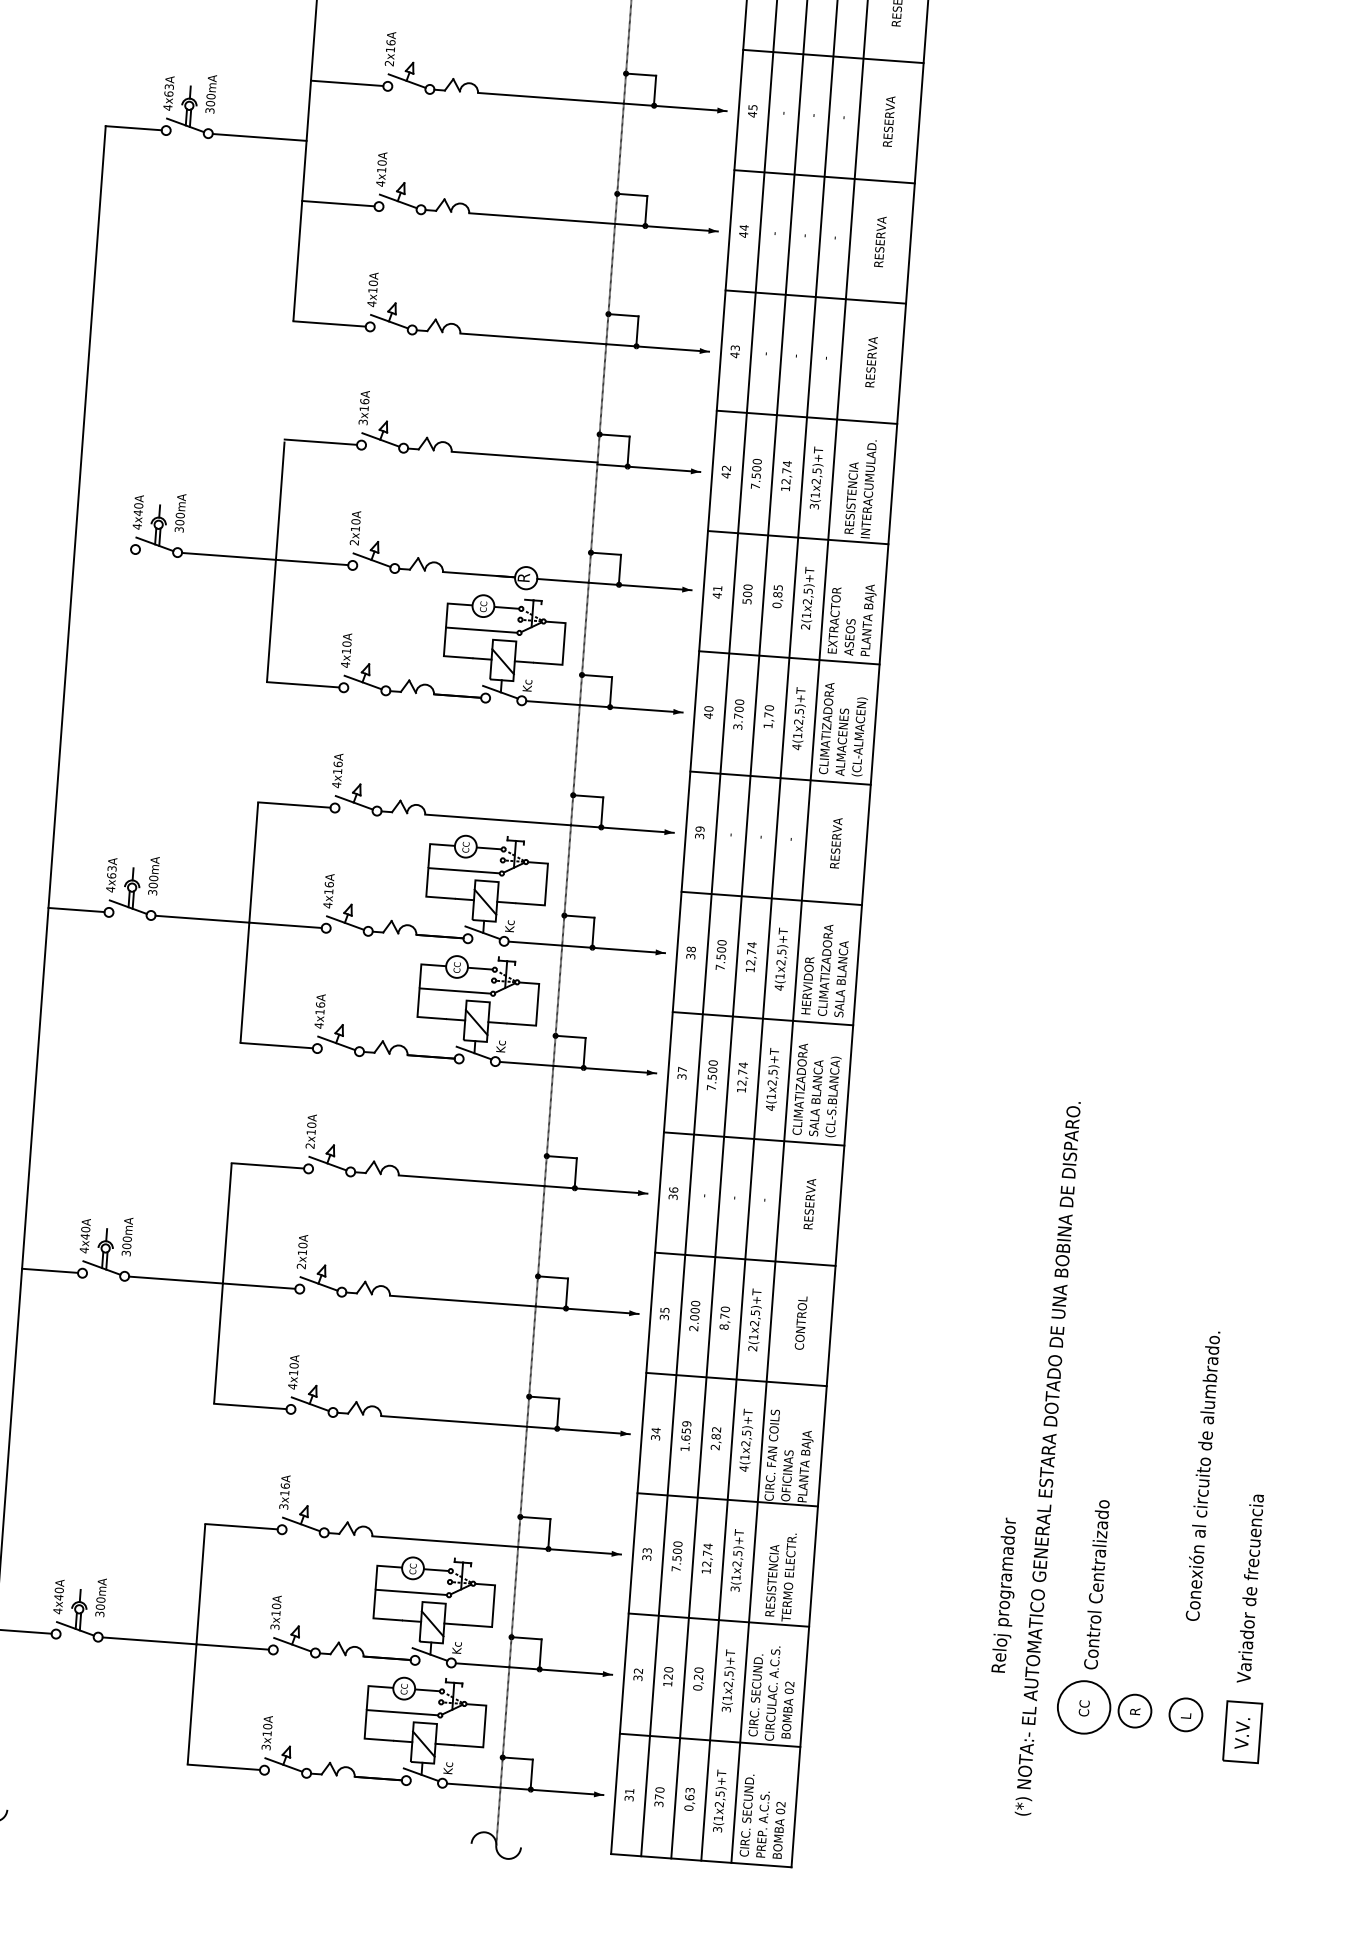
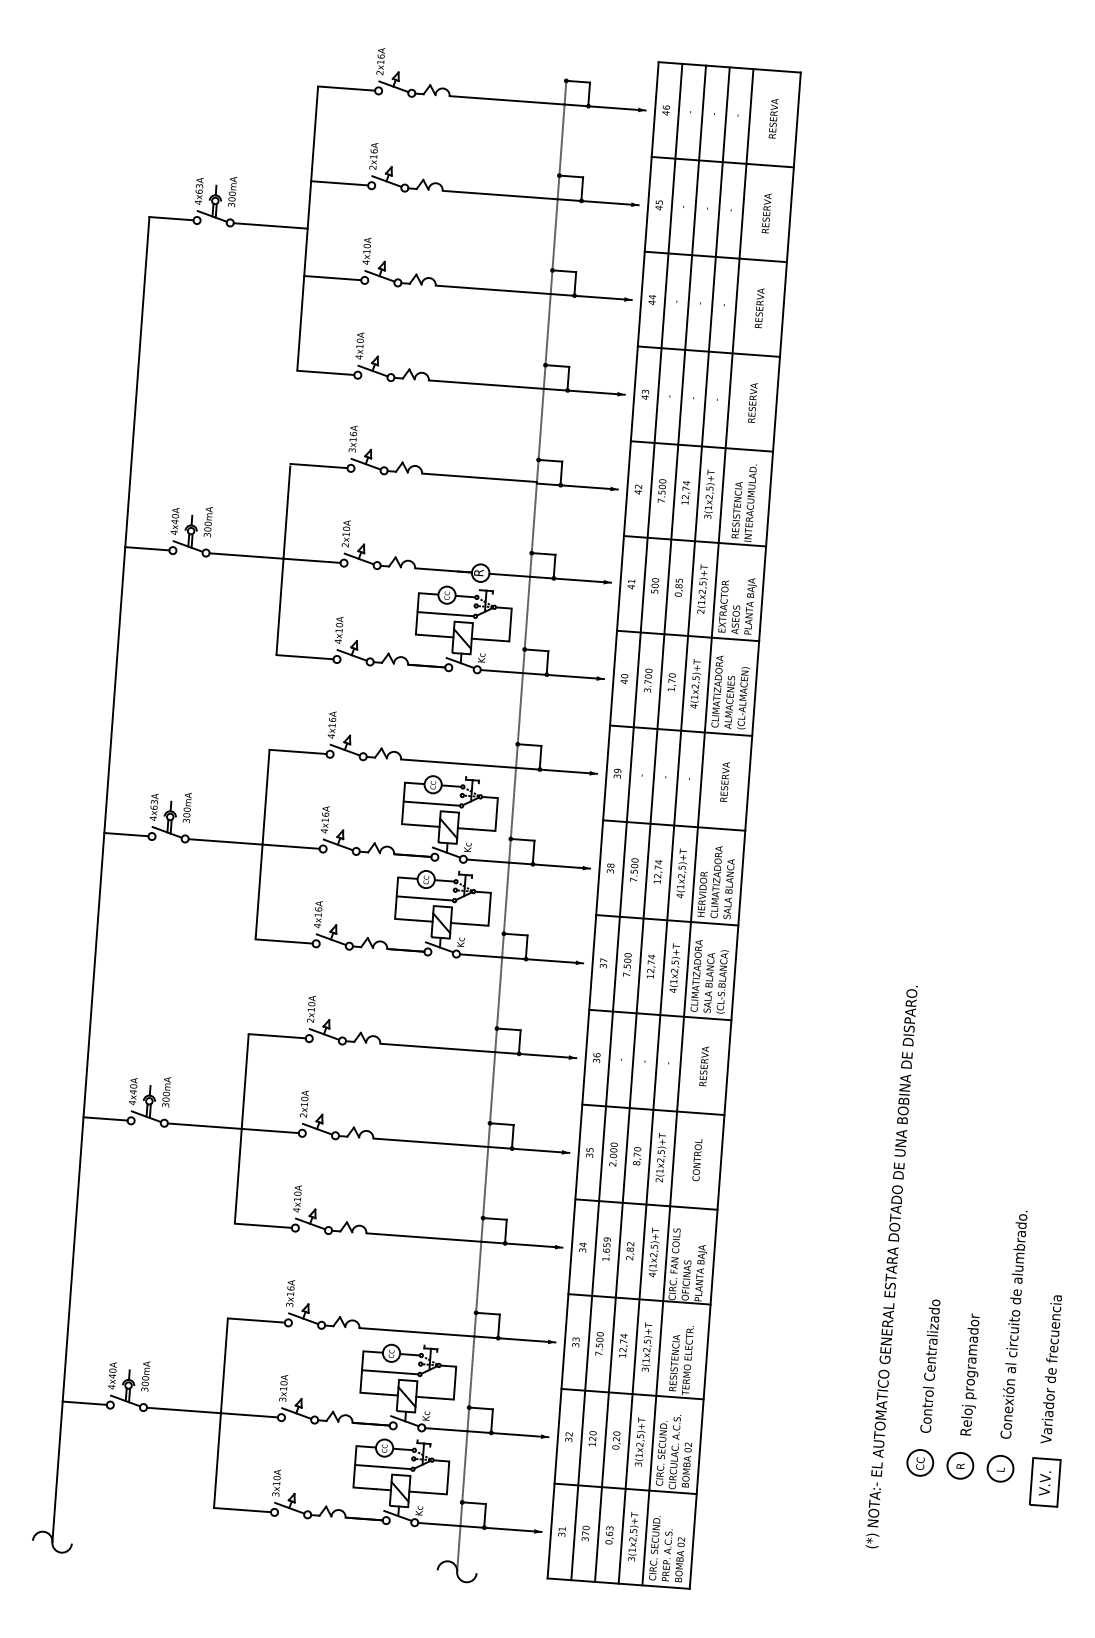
line: (103, 546) -> (147, 548), added
text: (1202, 1475) -> (1013, 1324), moved
text: (1003, 1595) -> (969, 1374), moved
circle: (1084, 1706) -> (920, 1462), size x0.62

